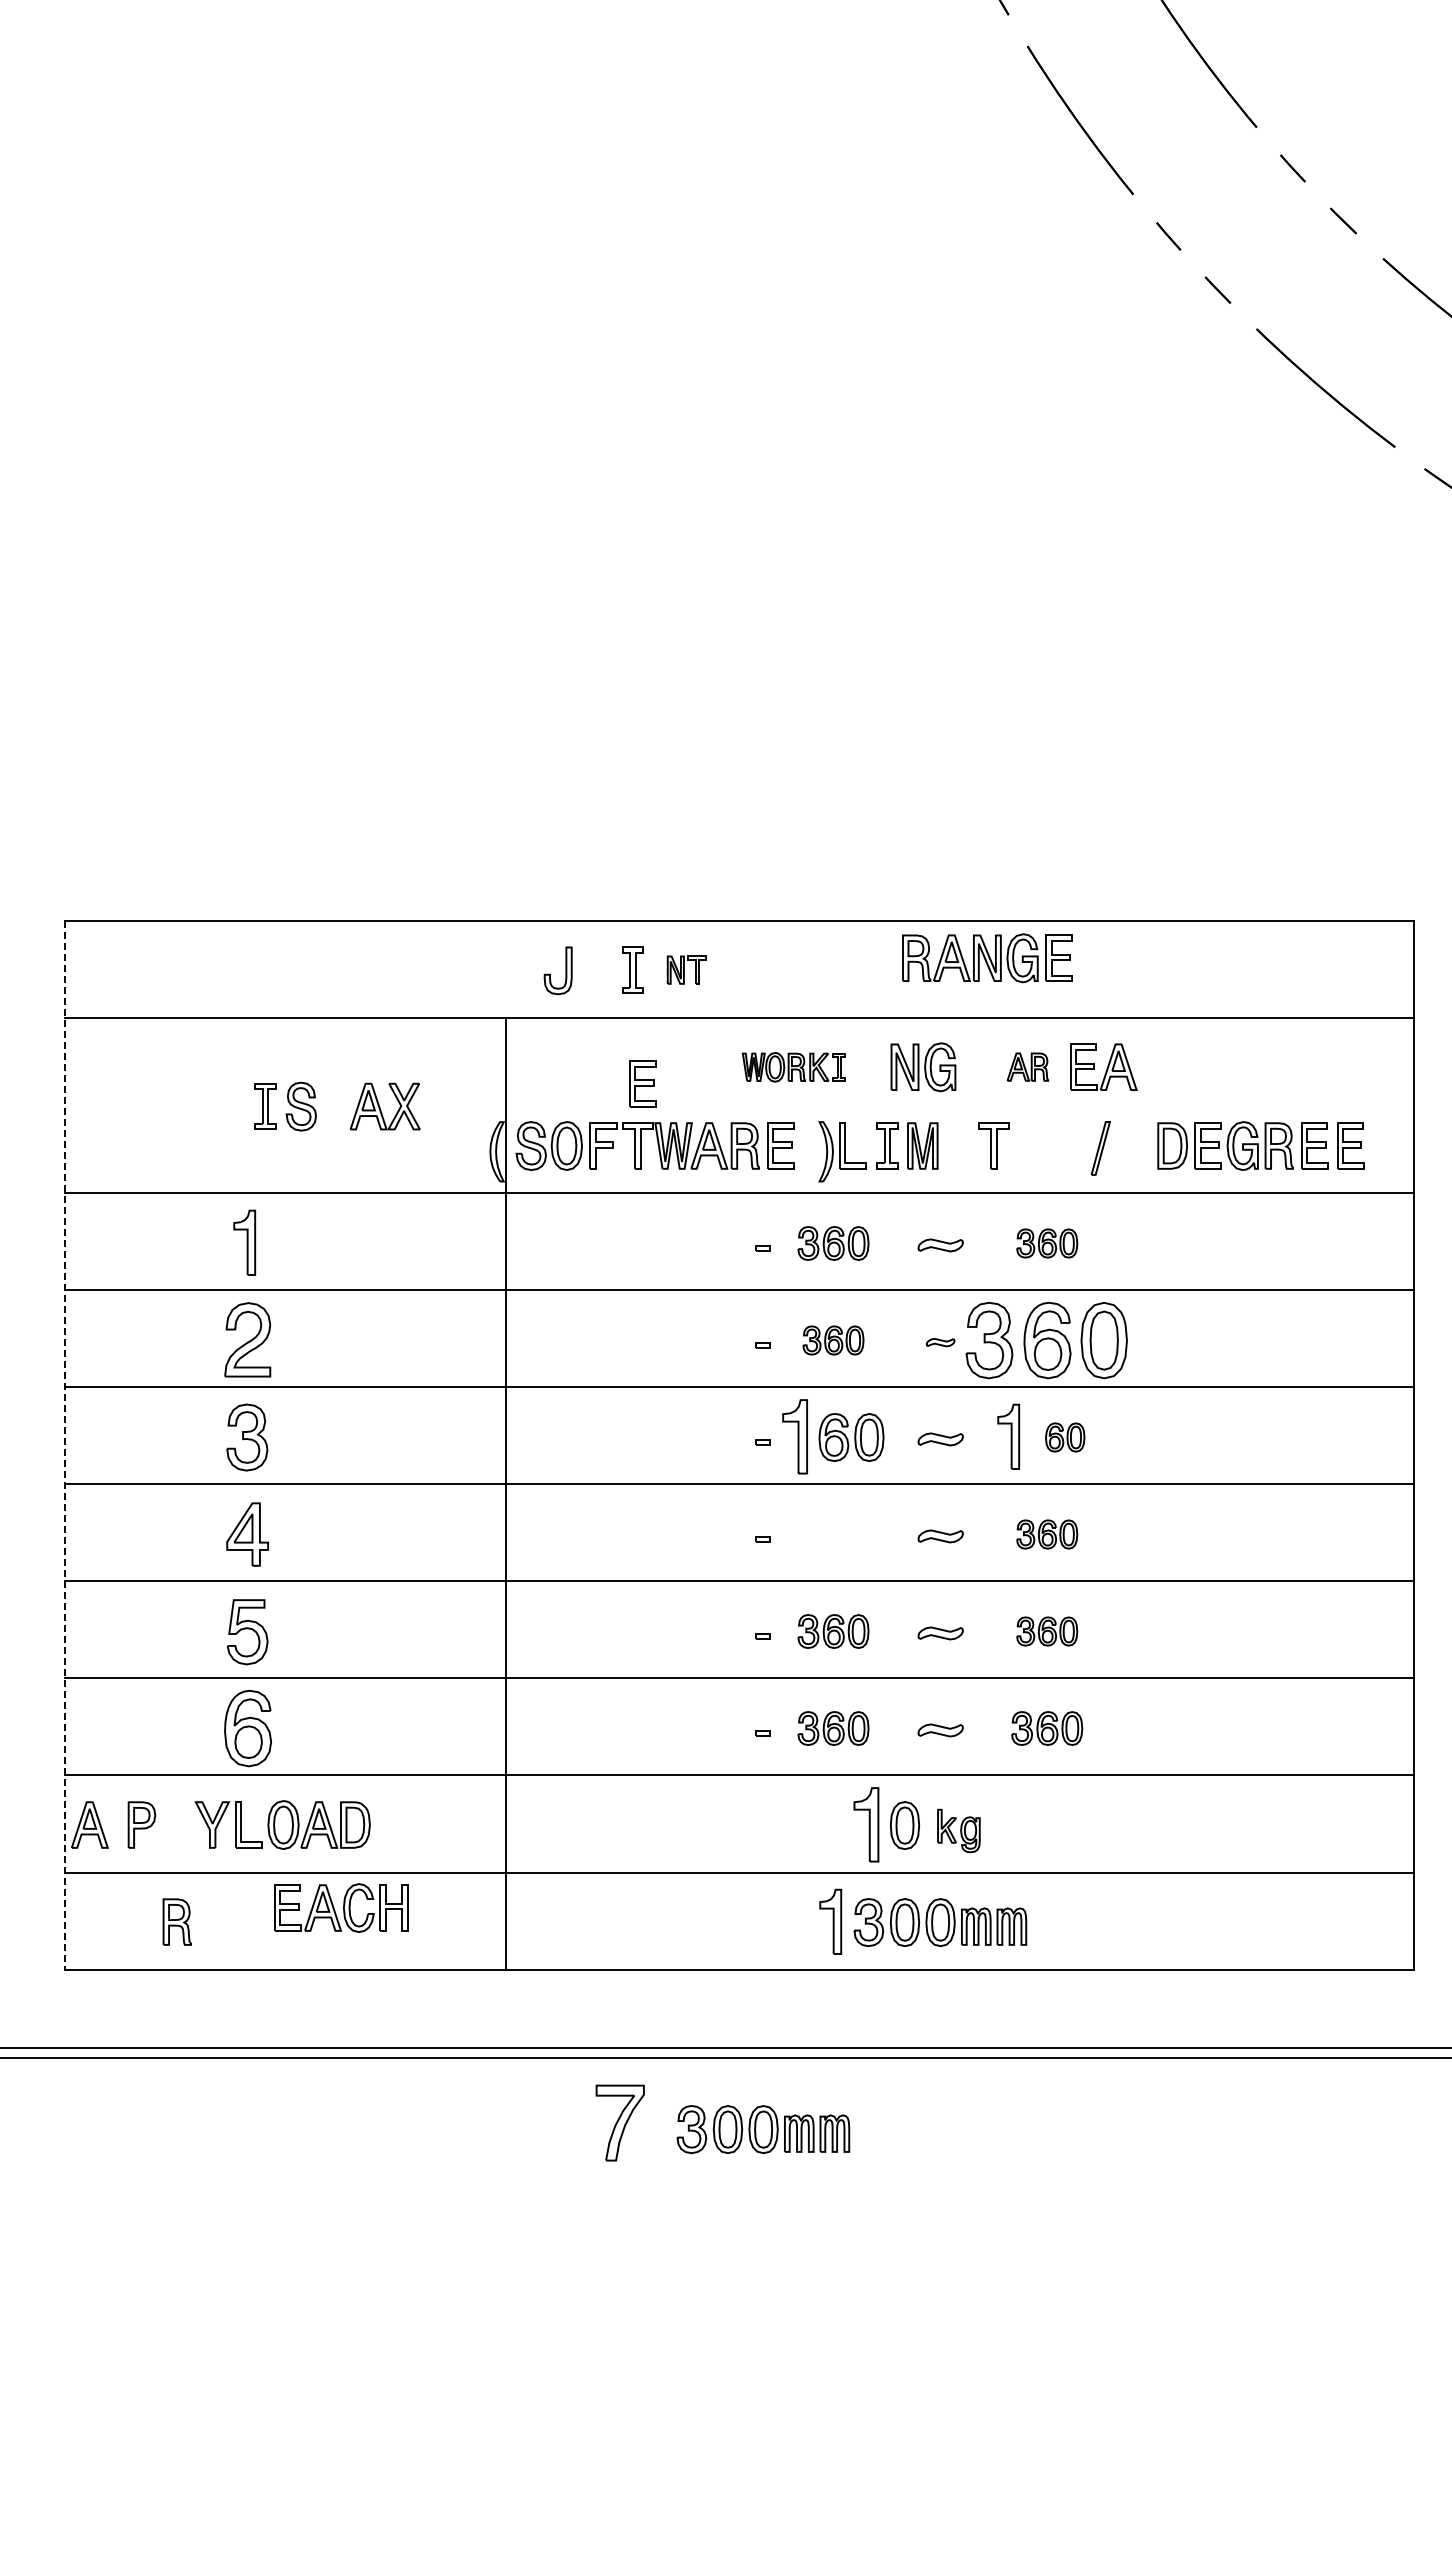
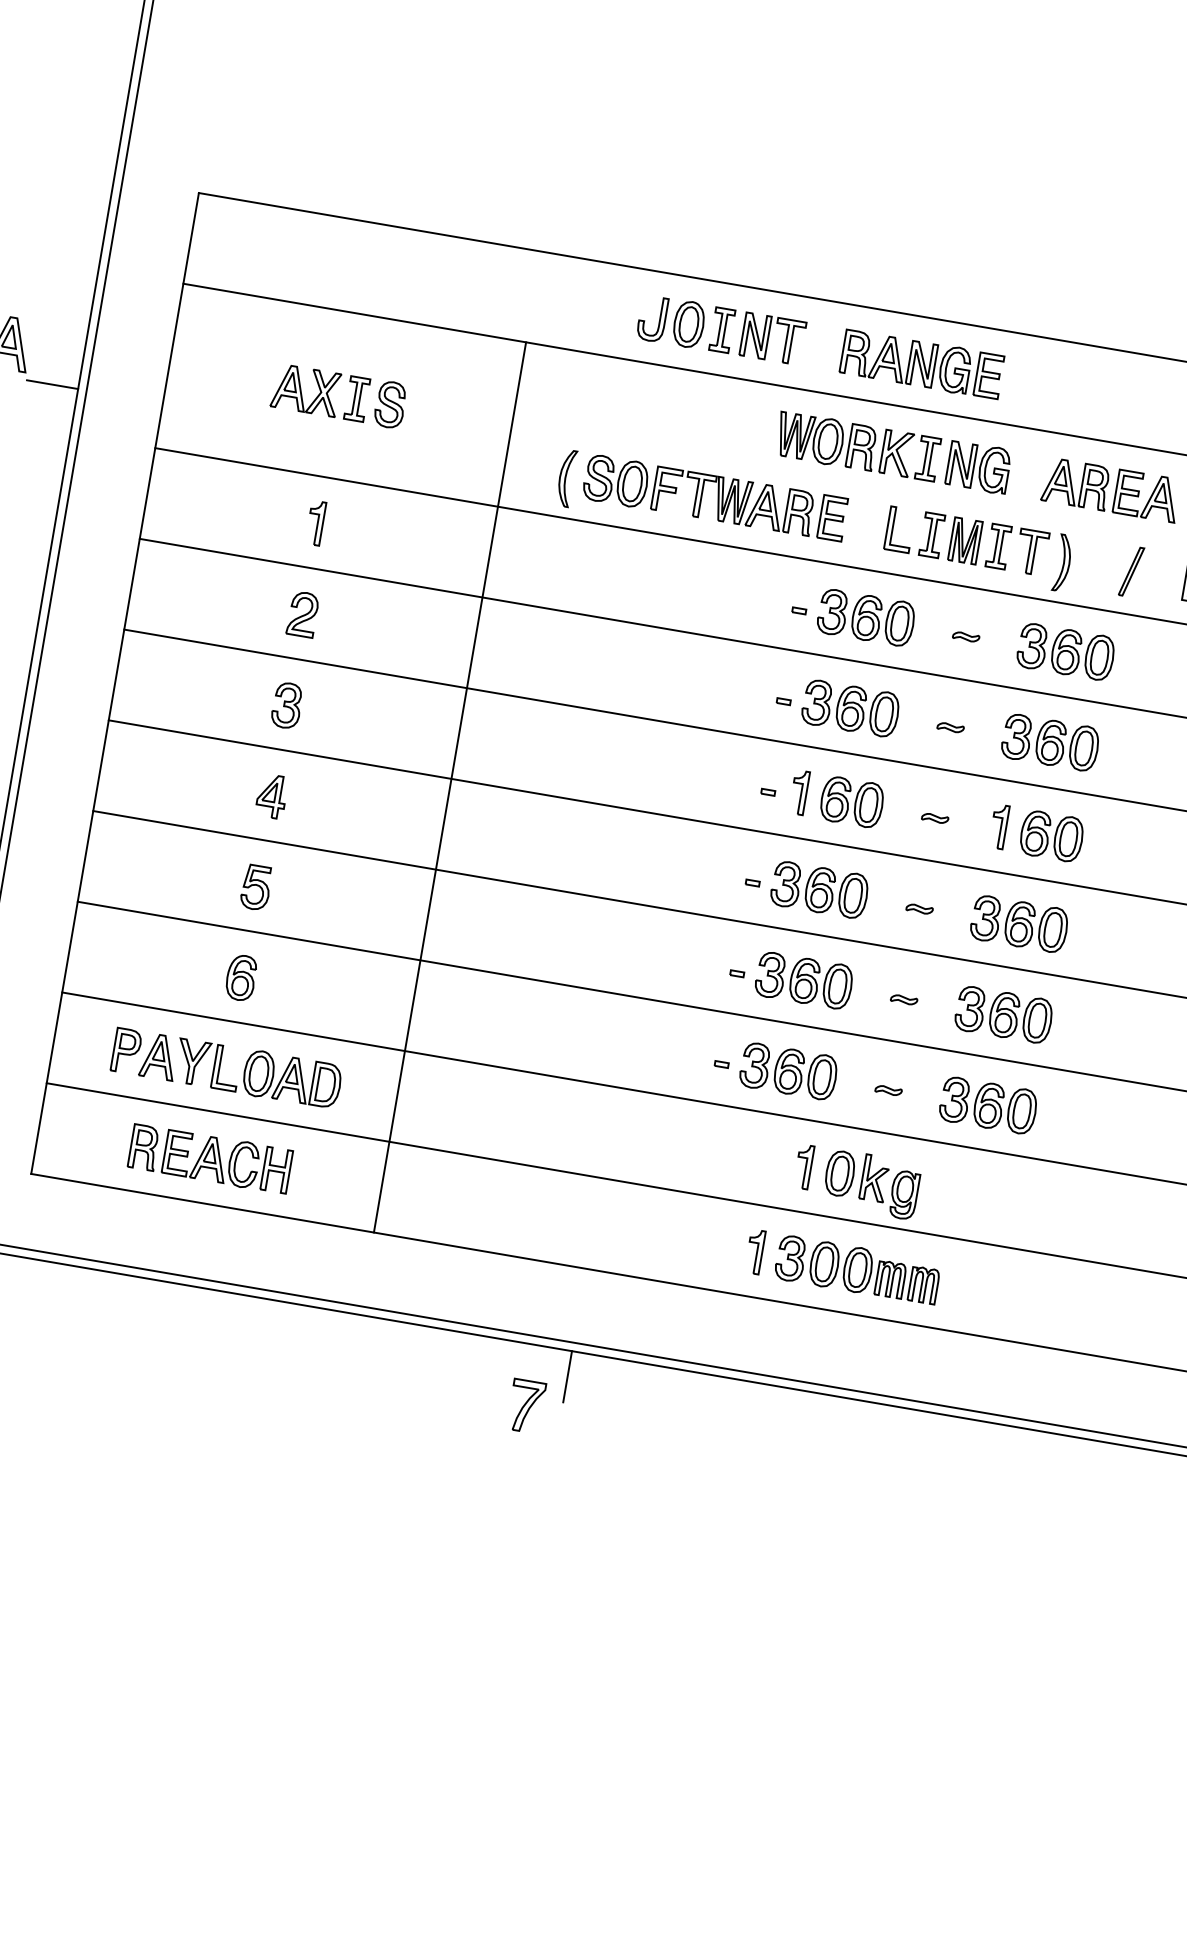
part: (987, 958) -> (922, 364), moved
part: (686, 969) -> (772, 338), size x1.67
part: (597, 970) -> (689, 324), added
part: (1027, 1066) -> (1076, 483), size x1.67
part: (793, 1067) -> (857, 446), size x1.67
part: (642, 1083) -> (713, 437), removed
part: (385, 1106) -> (306, 390), moved
part: (958, 1145) -> (998, 546), added
part: (825, 1151) -> (1062, 562), moved
part: (244, 1242) -> (315, 522), size x0.71
part: (833, 1243) -> (866, 617), size x1.43
part: (1047, 1243) -> (1066, 652), size x1.67
part: (940, 1245) -> (966, 636), size x0.62
part: (247, 1339) -> (302, 613), size x0.62
part: (833, 1340) -> (850, 708), size x1.67
part: (1047, 1340) -> (1050, 742), size x0.62
part: (794, 1436) -> (798, 792), size x0.62
part: (1008, 1436) -> (999, 826), size x0.71
part: (247, 1437) -> (287, 705), size x0.71
part: (1065, 1437) -> (1052, 836), size x1.67
part: (940, 1439) -> (935, 818), size x0.62
line: (64, 1445) -> (114, 683), dashed -> solid
line: (506, 1493) -> (450, 787), moved
part: (247, 1534) -> (271, 796), size x0.71
part: (833, 1534) -> (819, 890), added
part: (1047, 1534) -> (1019, 924), size x1.67
part: (940, 1536) -> (919, 908), size x0.62
part: (247, 1631) -> (256, 887), size x0.71
part: (833, 1631) -> (804, 980), size x1.43
part: (1047, 1631) -> (1004, 1014), size x1.67
part: (940, 1633) -> (903, 999), size x0.62
part: (247, 1728) -> (240, 977), size x0.62
part: (833, 1728) -> (788, 1071), size x1.43
part: (1047, 1728) -> (988, 1105), size x1.43
part: (940, 1730) -> (888, 1090), size x0.62
part: (89, 1824) -> (158, 1056), moved
part: (865, 1824) -> (803, 1166), size x0.62
part: (958, 1830) -> (889, 1186), size x1.43
part: (341, 1907) -> (227, 1161), moved
part: (830, 1921) -> (755, 1251), size x0.71
line: (658, 2084) -> (568, 1376), added
part: (620, 2122) -> (526, 1405), size x0.71
part: (763, 2129) -> (659, 1435), removed

